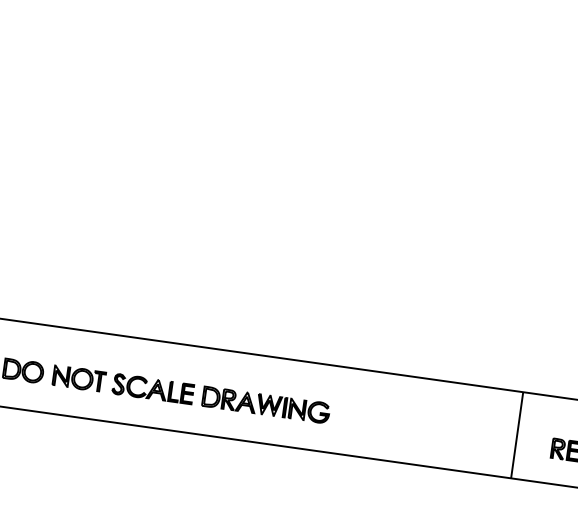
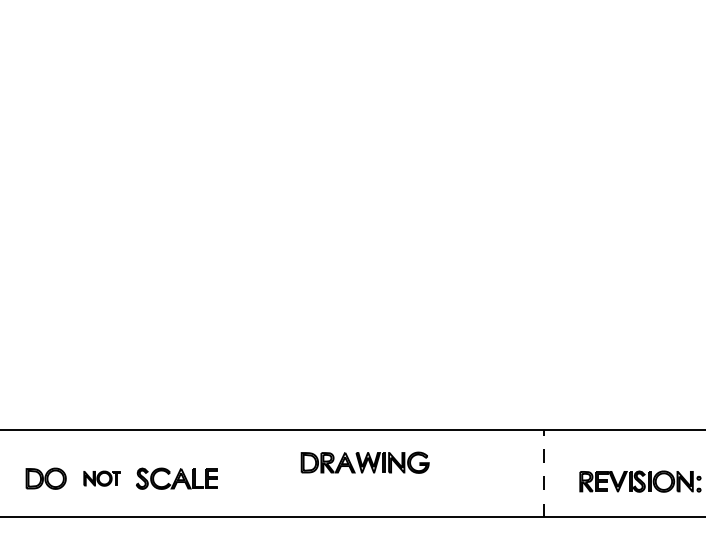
part: (78, 378) -> (101, 478), size x0.7
part: (265, 404) -> (364, 462), moved
line: (516, 434) -> (543, 473), solid -> dashed

